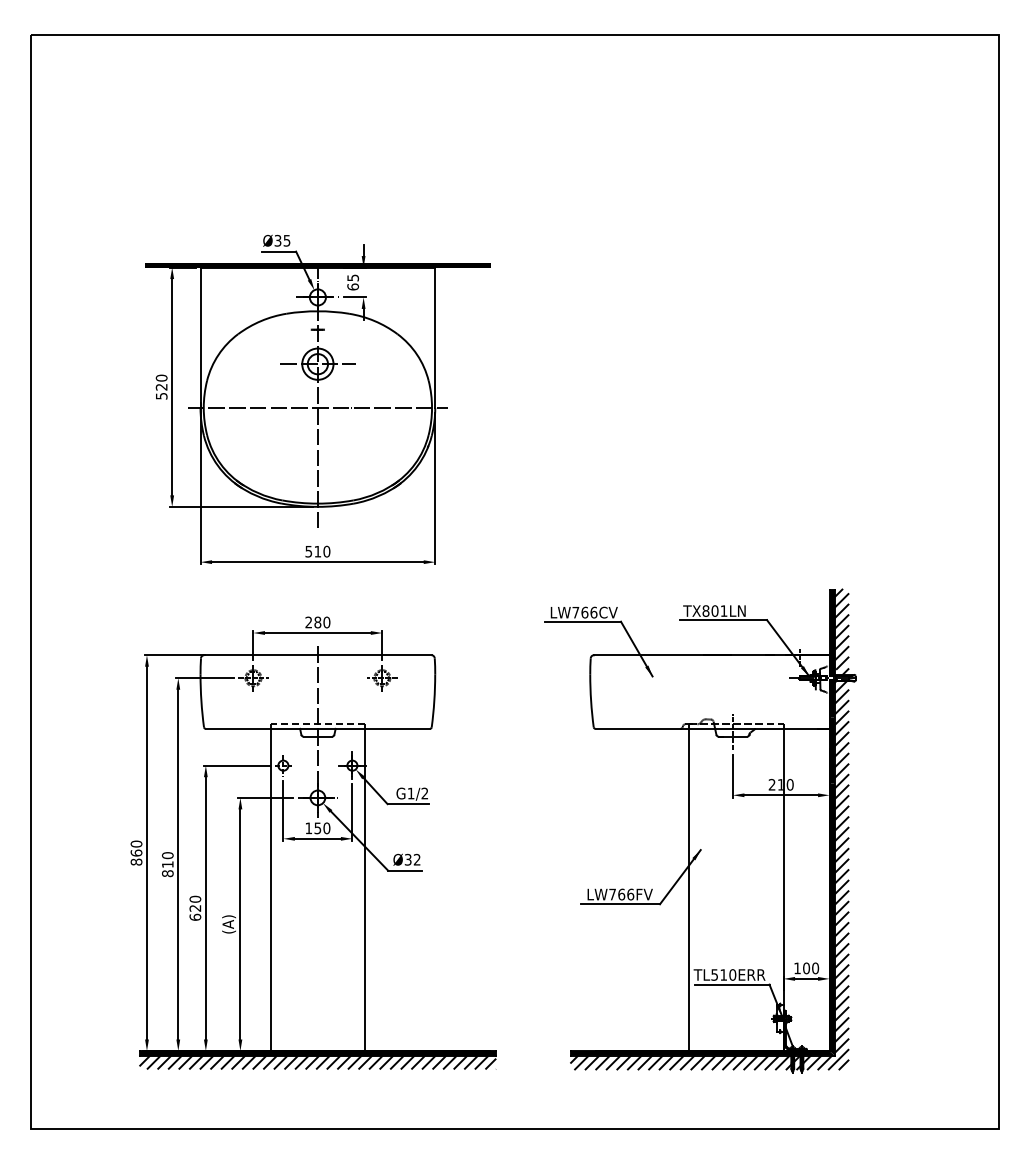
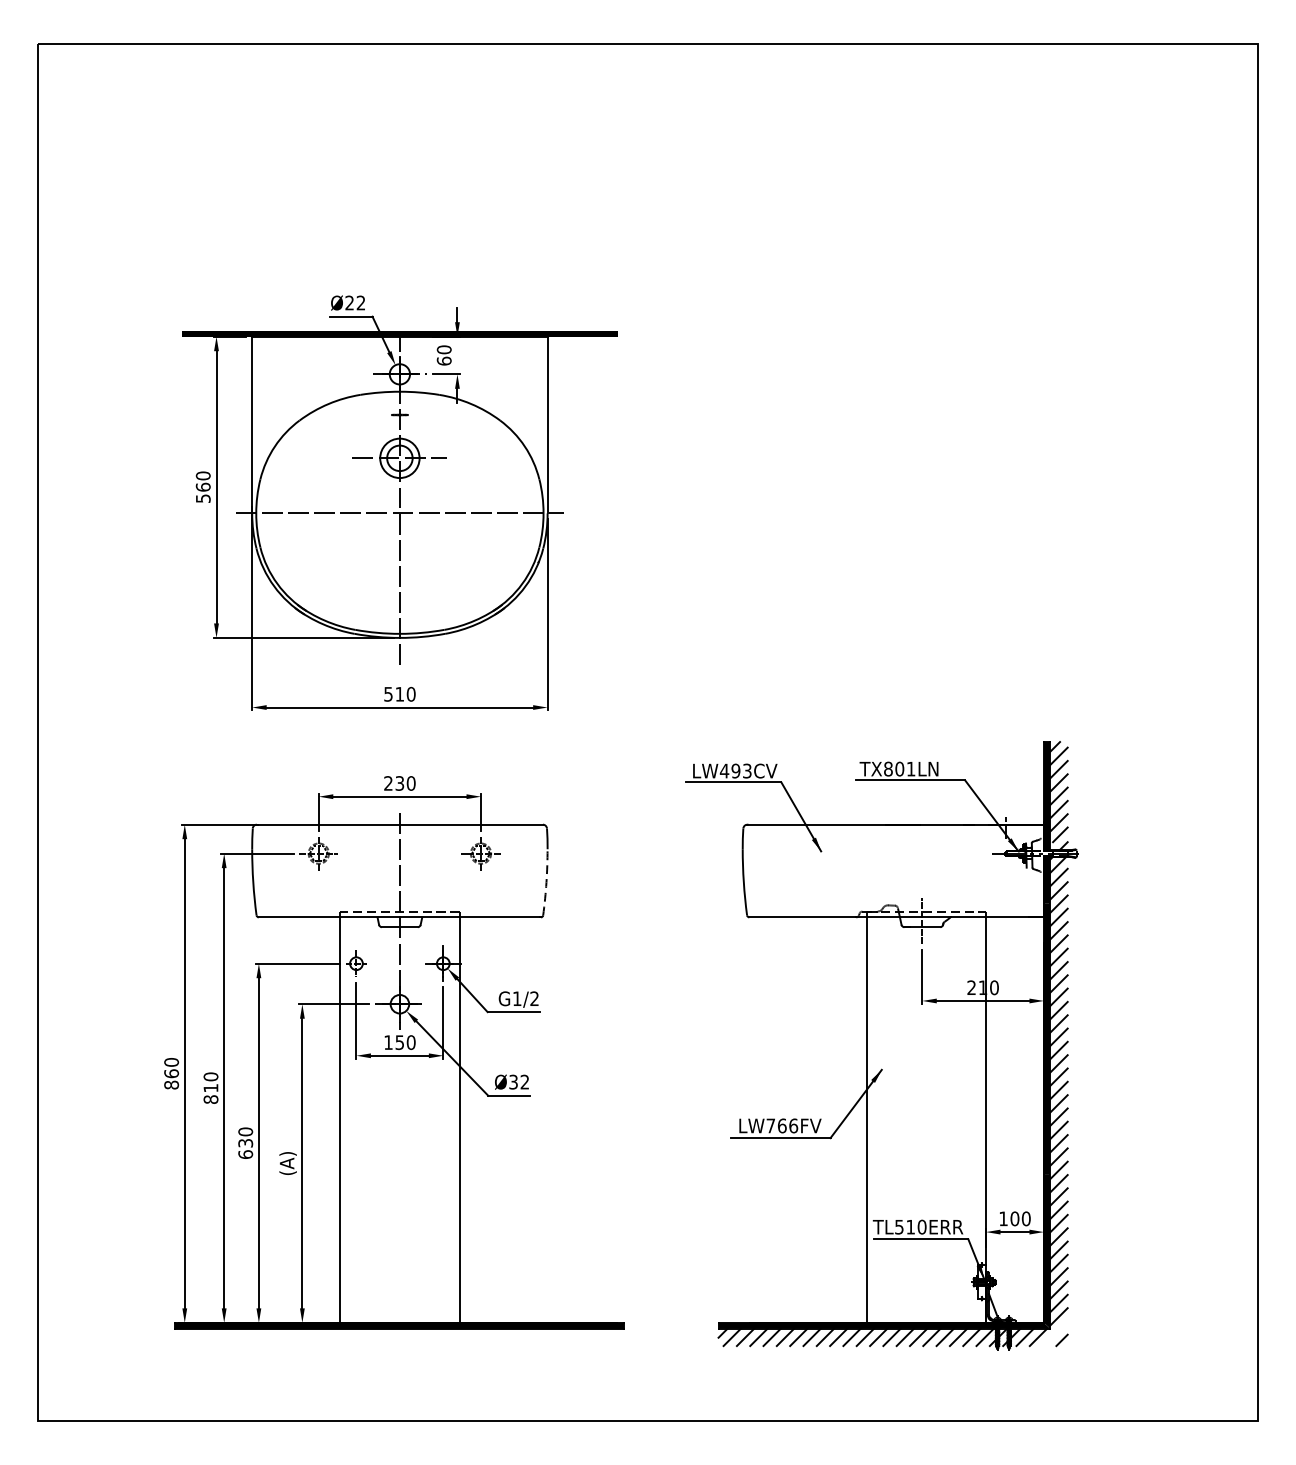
text: (282, 240) -> (355, 302), Ø35 -> Ø22
text: (352, 277) -> (443, 349), 65 -> 60
text: (161, 386) -> (203, 486), 520 -> 560
text: (584, 612) -> (735, 770), LW766CV -> LW493CV
text: (317, 622) -> (399, 783), 280 -> 230
arc: (434, 701) -> (546, 882), solid -> dashed
text: (195, 908) -> (245, 1143), 620 -> 630
line: (838, 1059) -> (1055, 1333), removed
hatch: (317, 1062) -> (399, 1337), removed

